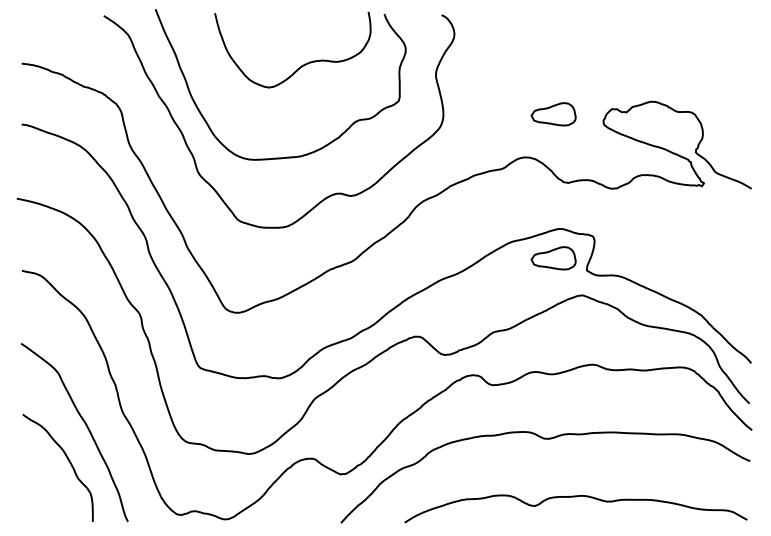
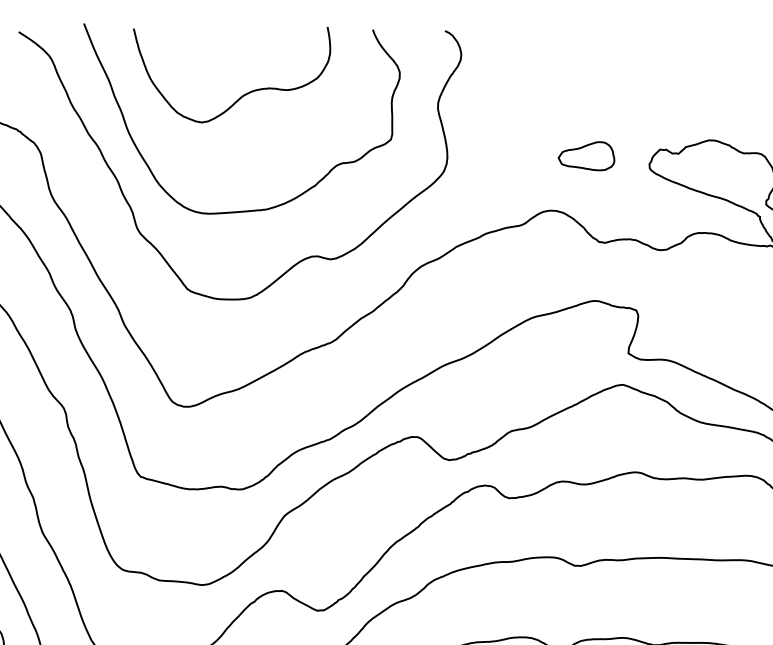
curve: (301, 65) -> (242, 94), moved
part: (553, 258) -> (586, 338), removed

